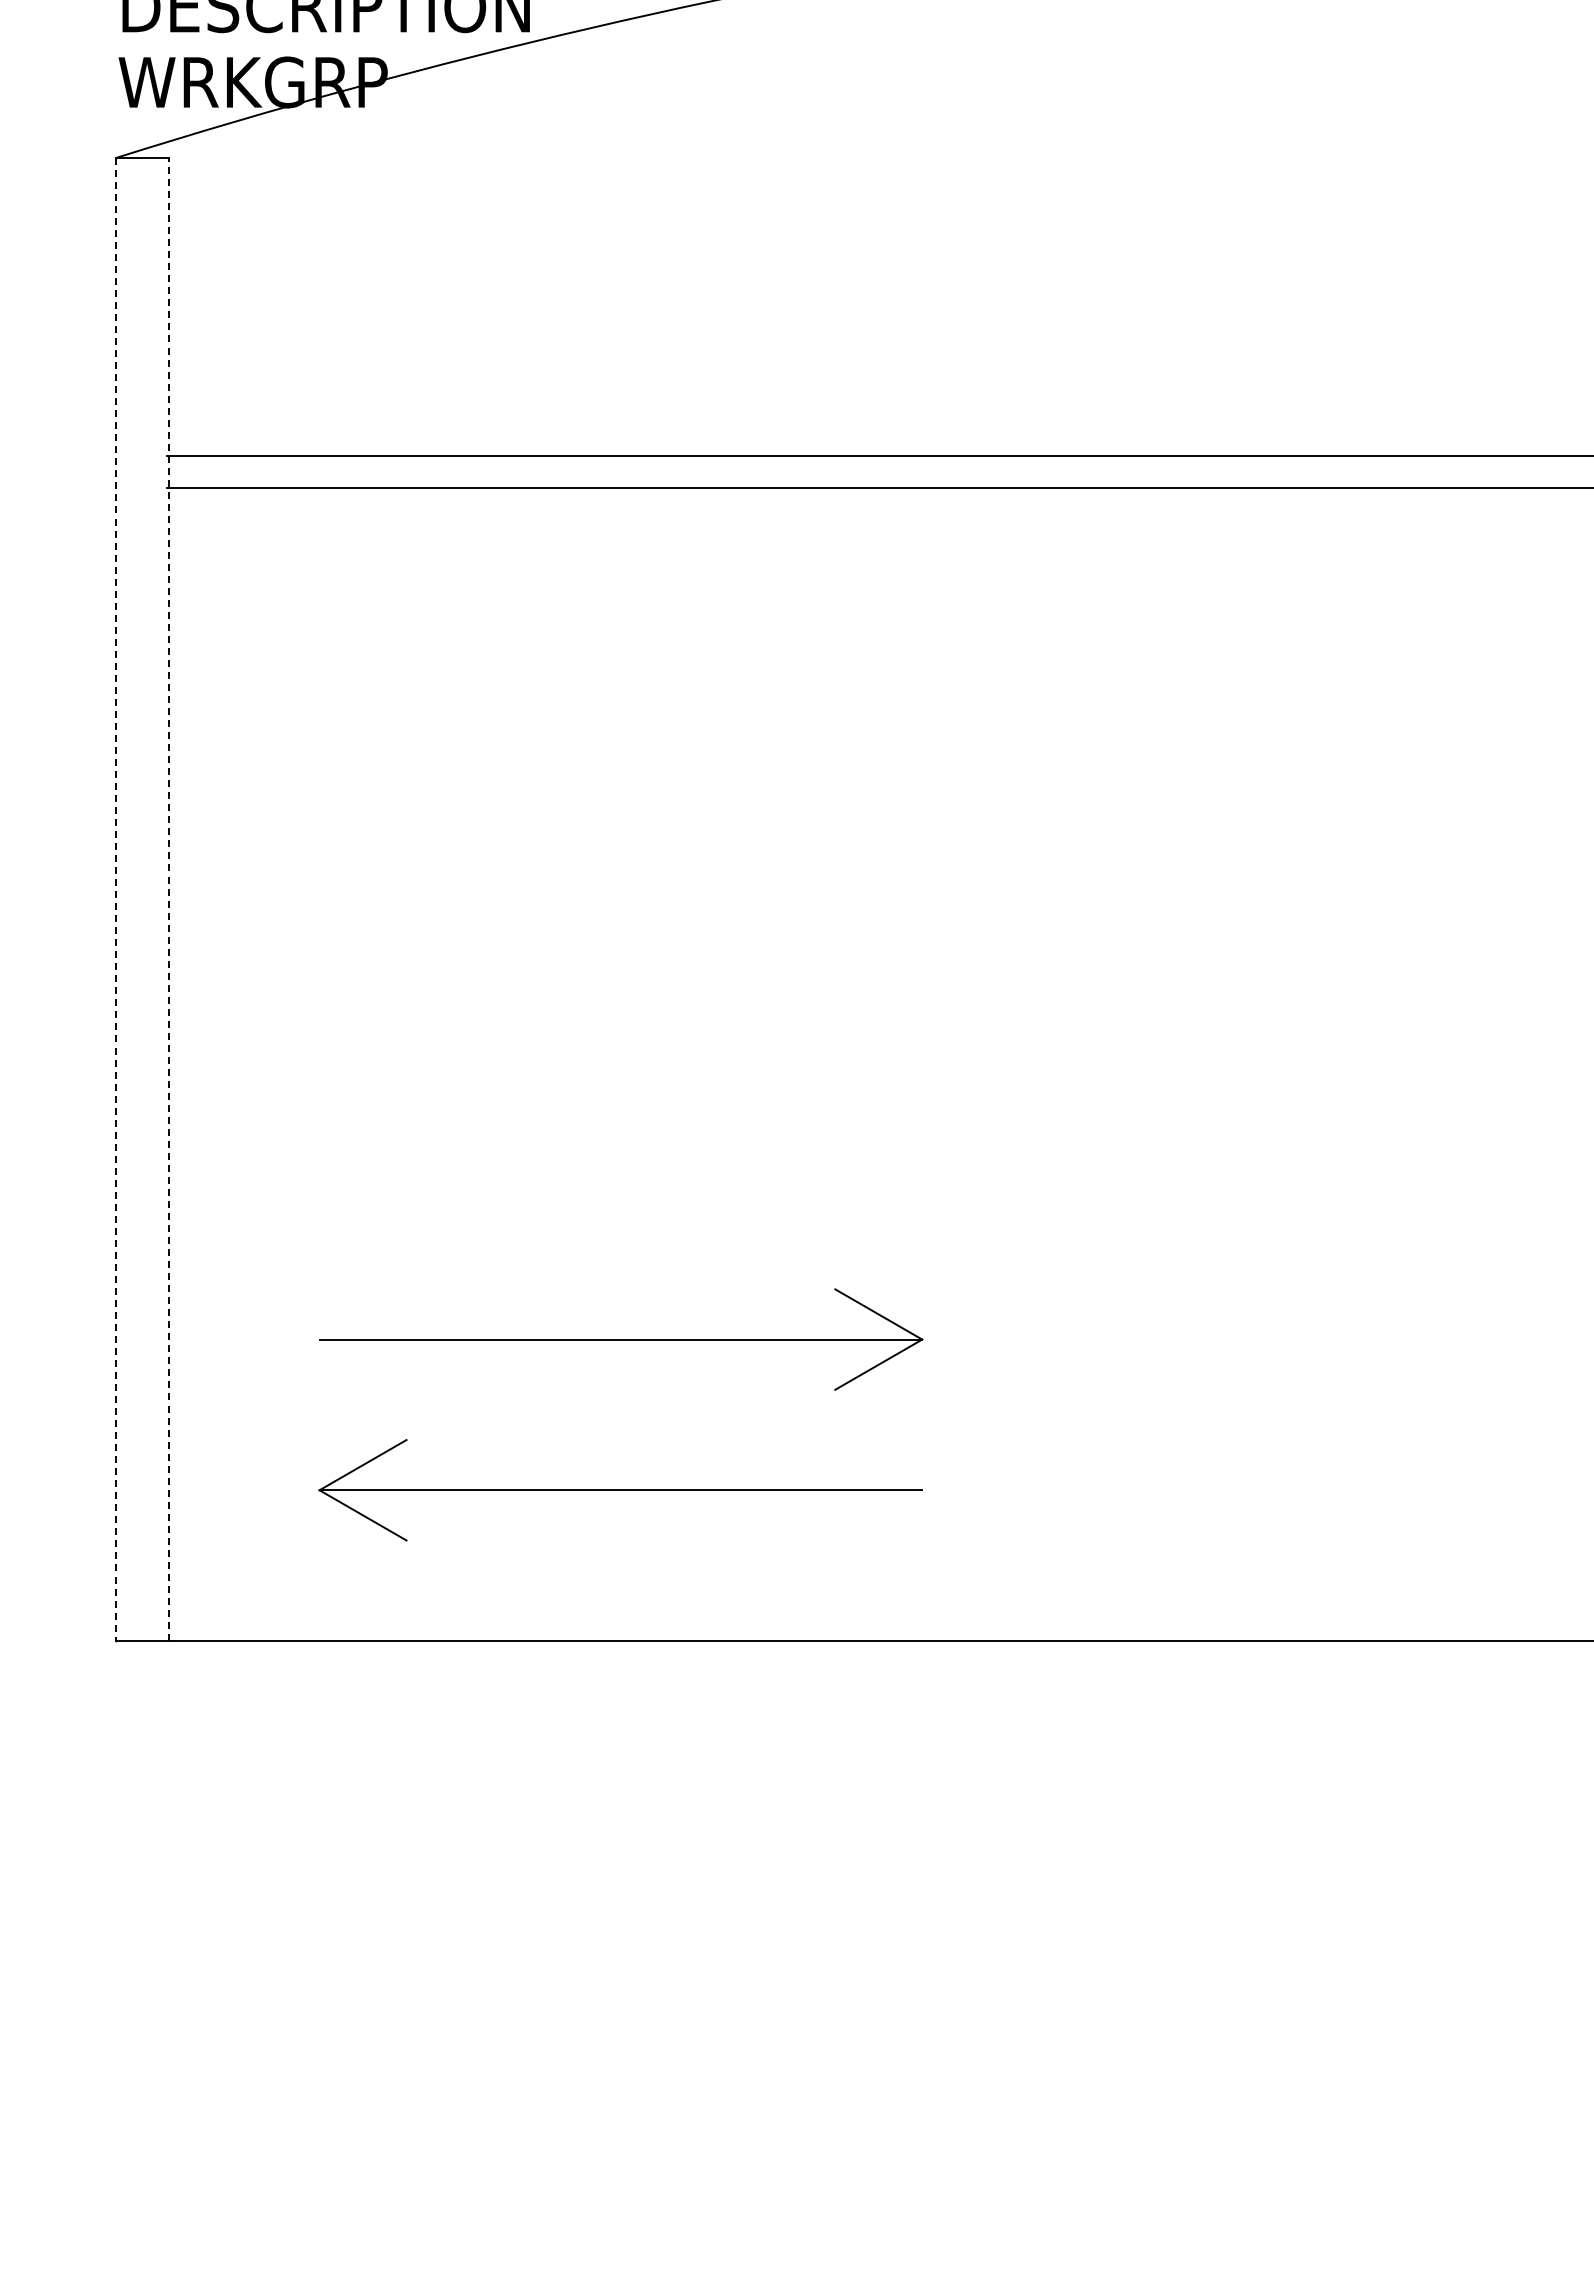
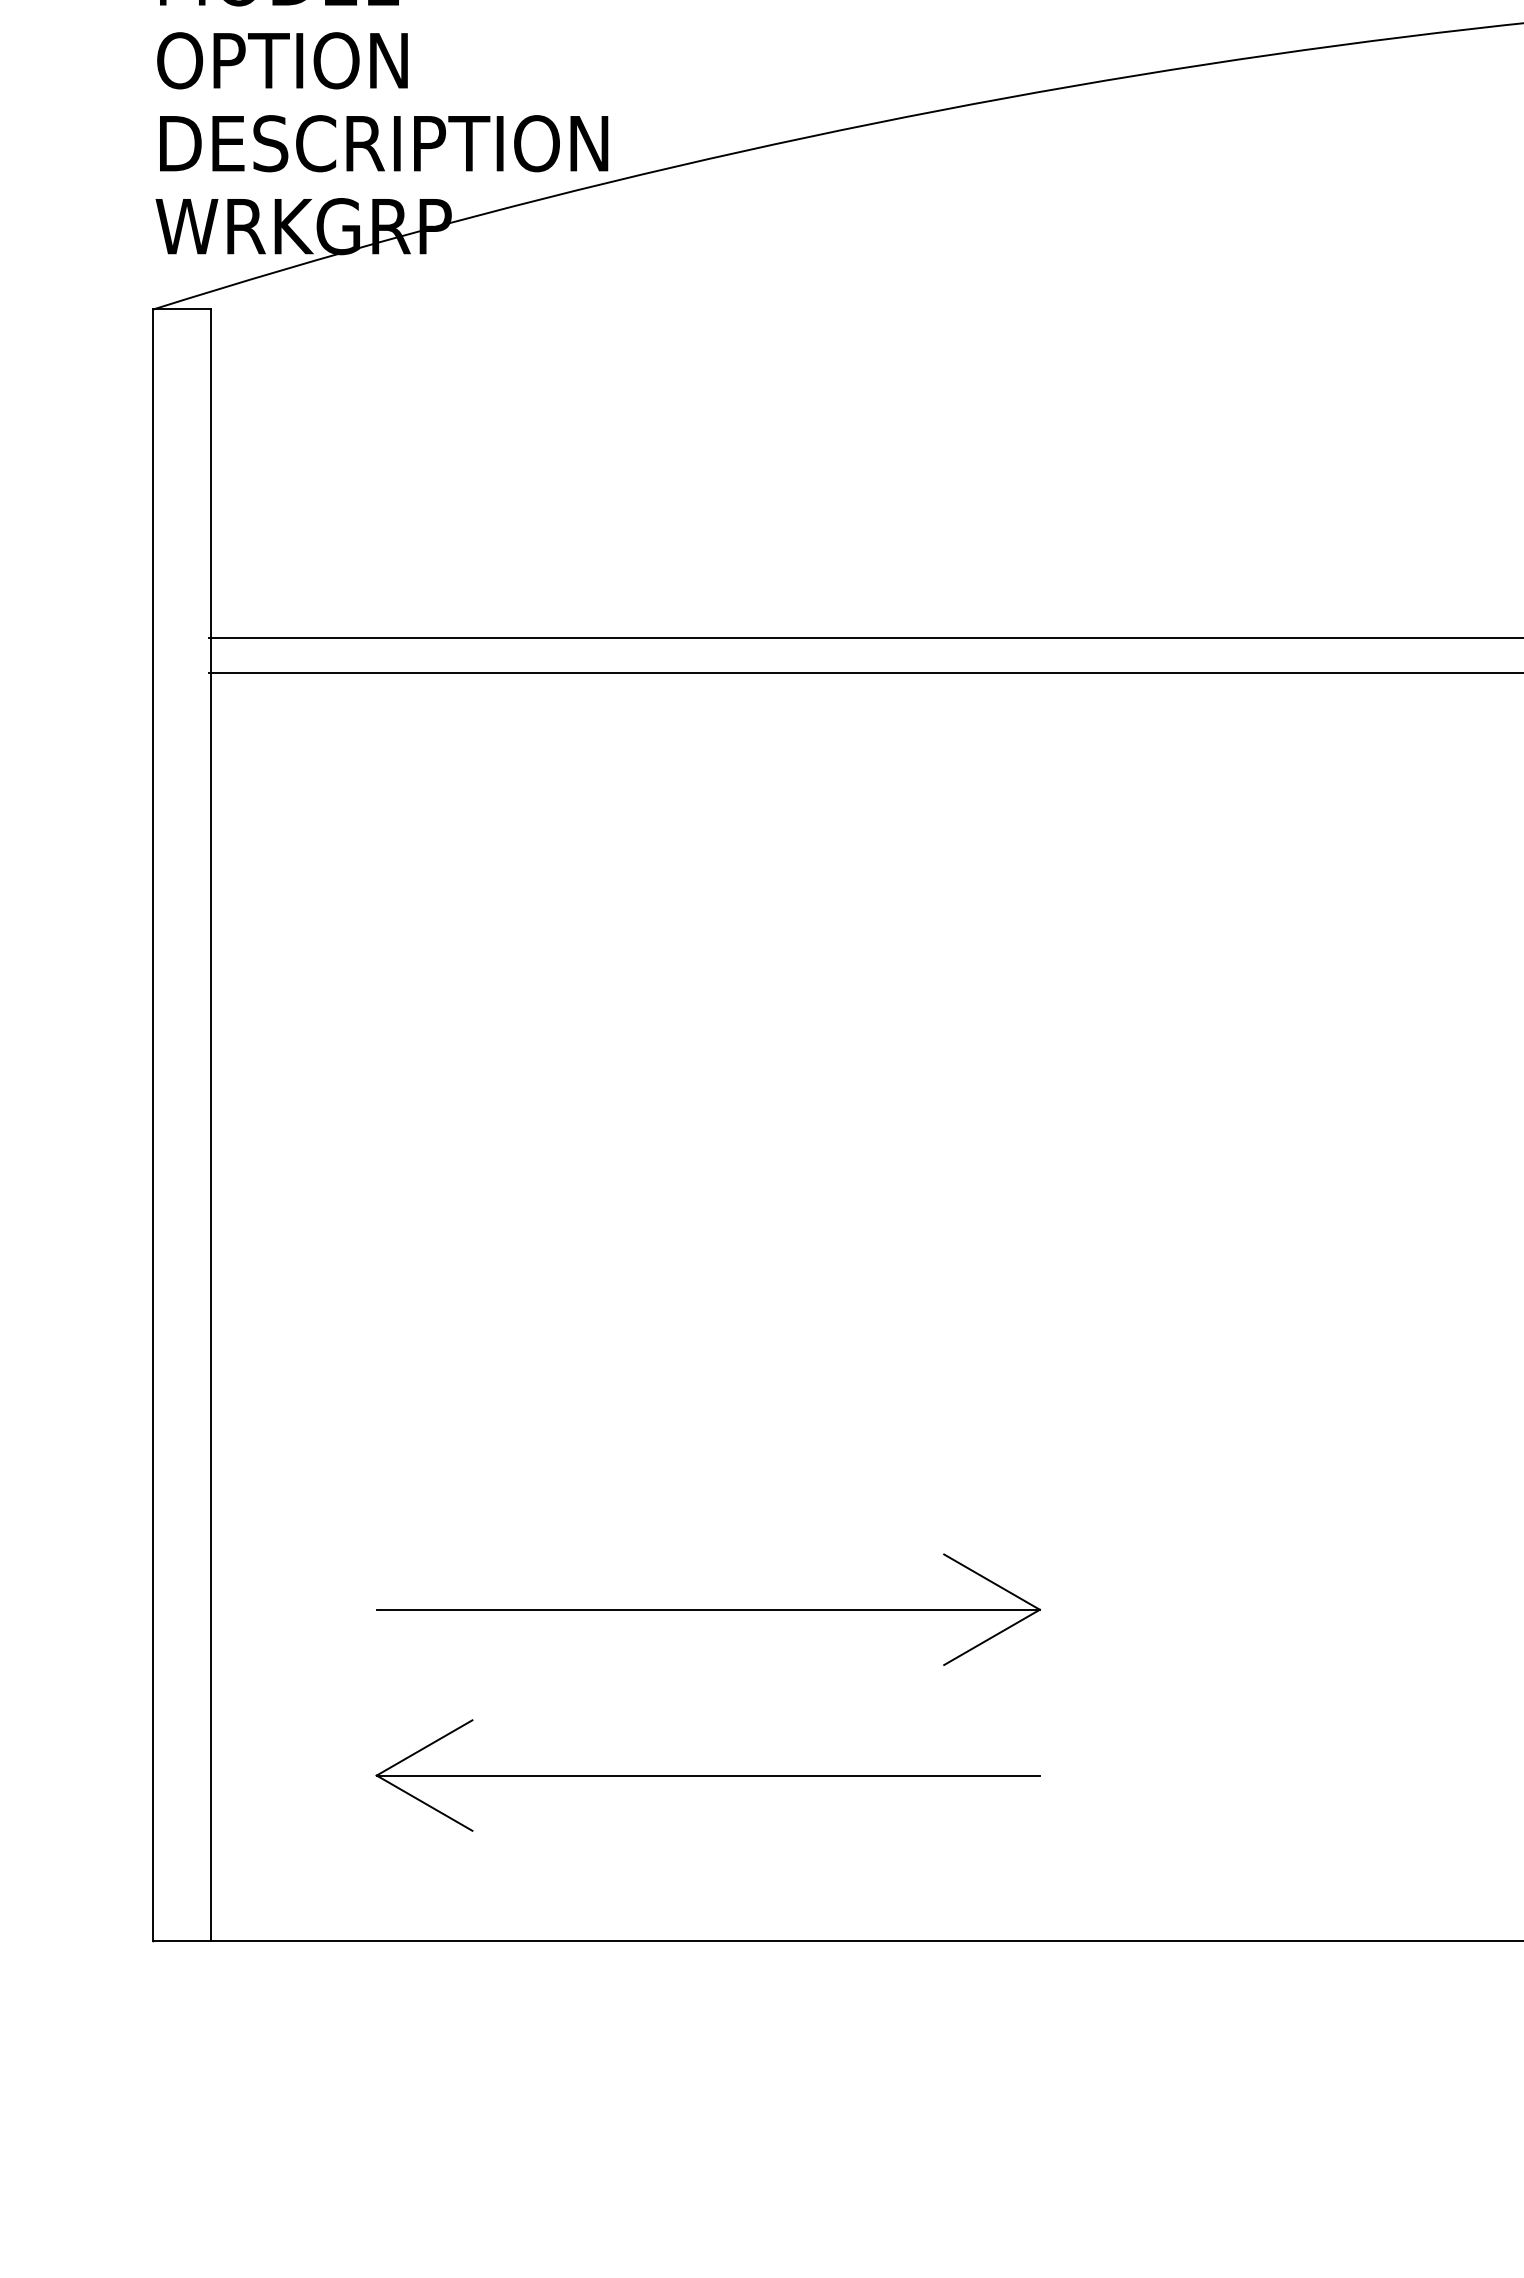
line: (116, 899) -> (153, 1125), dashed -> solid
line: (168, 899) -> (210, 1125), dashed -> solid

